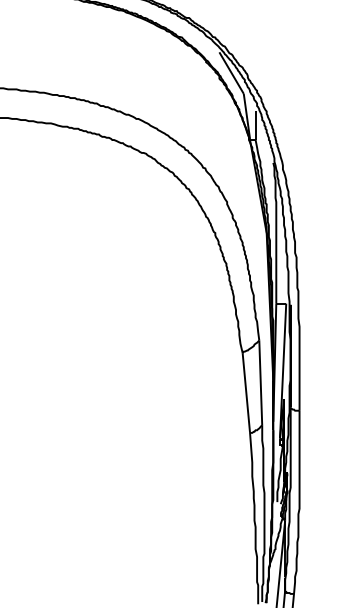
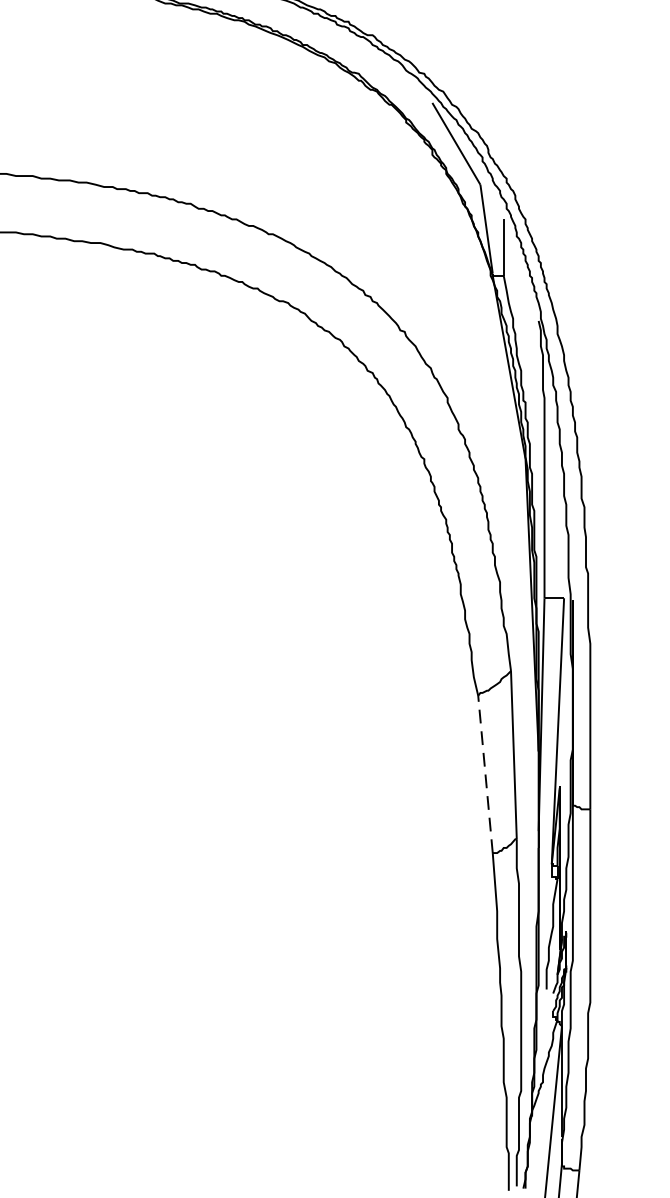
line: (246, 392) -> (485, 773), solid -> dashed

